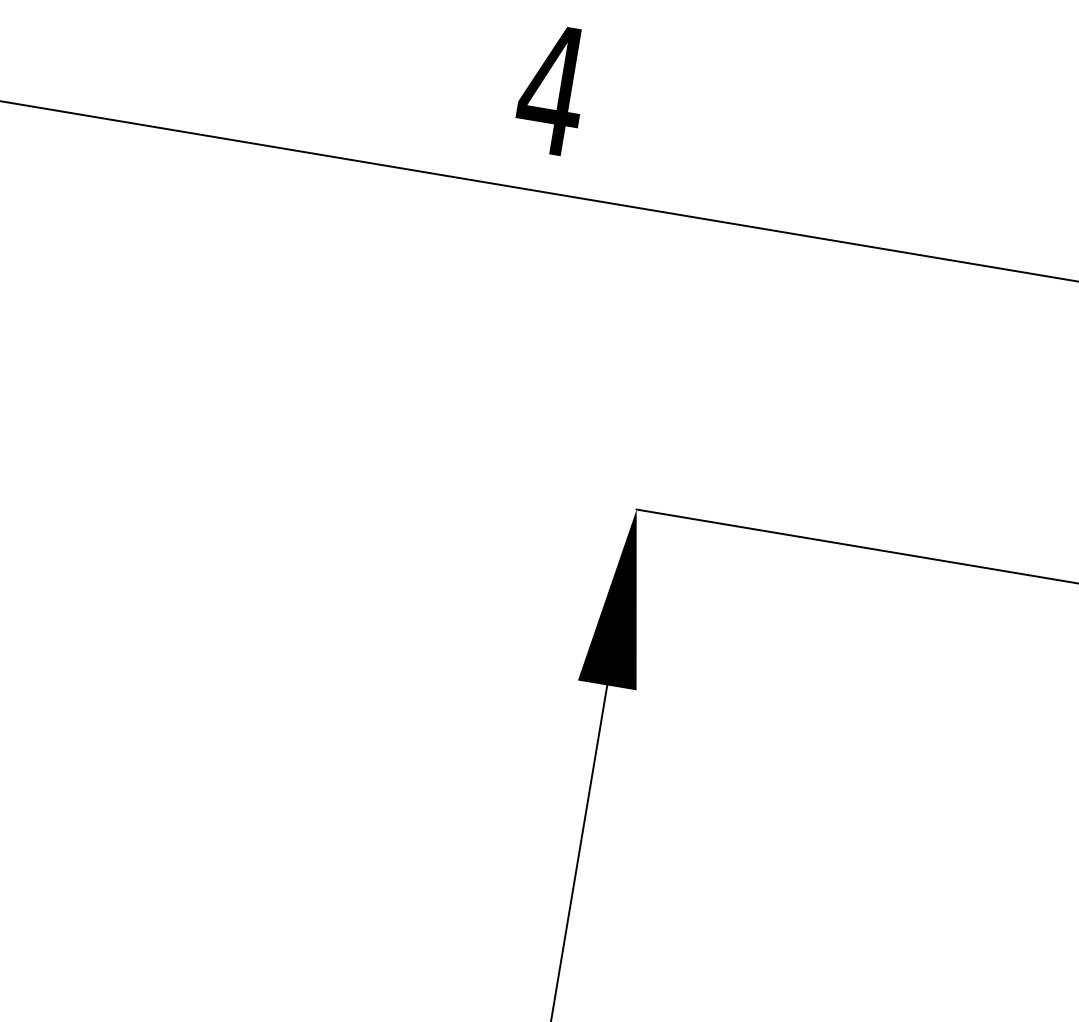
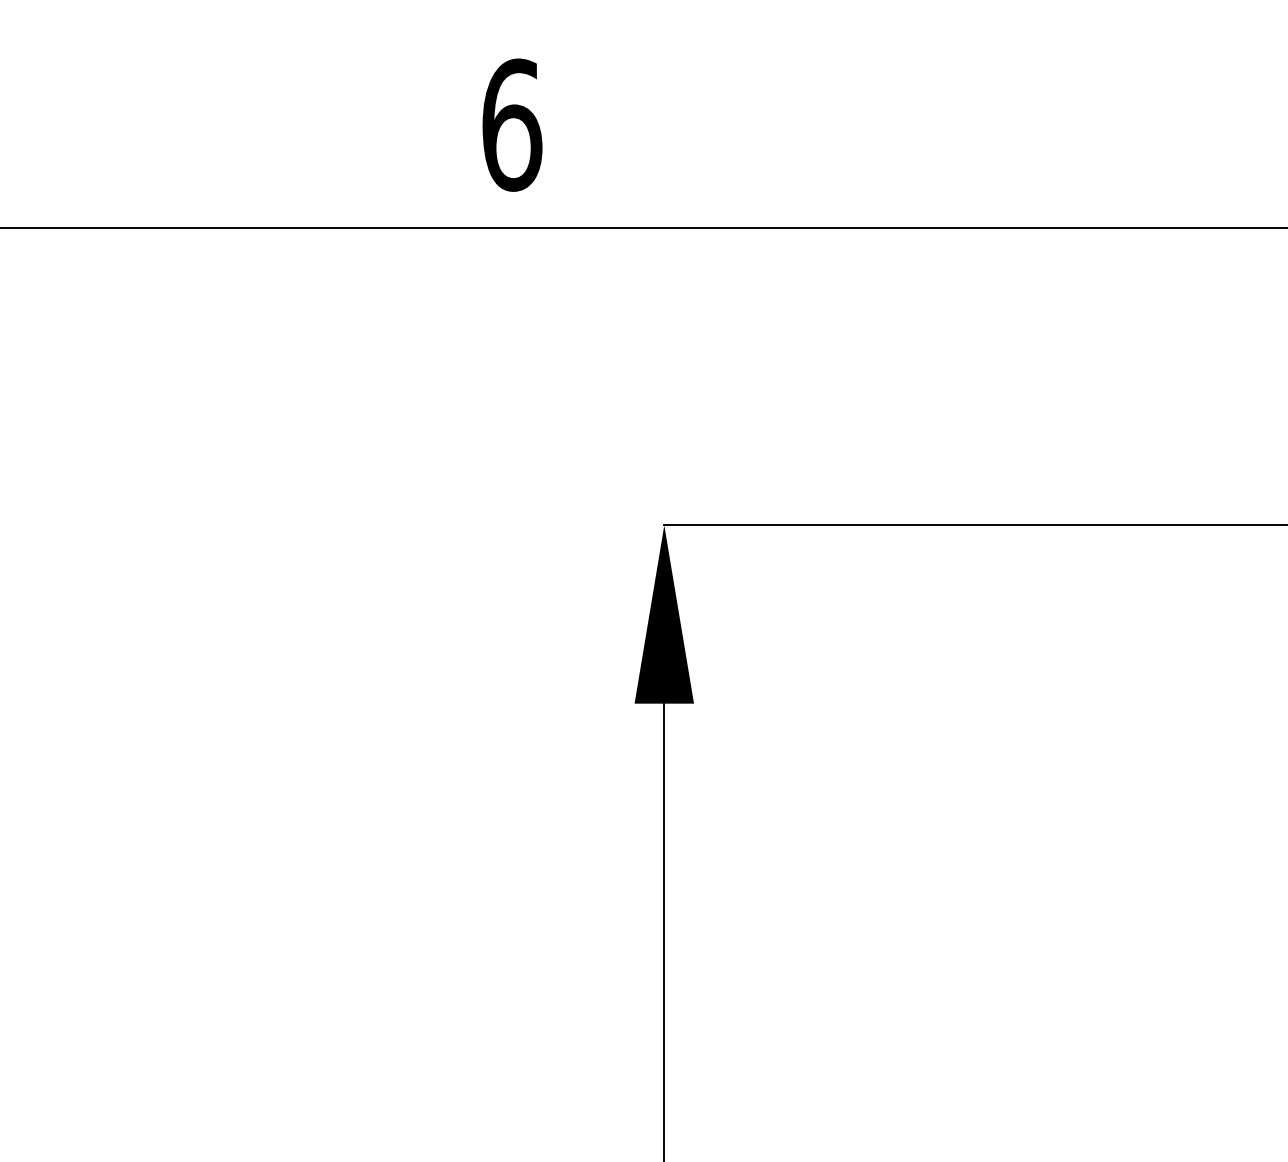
text: (552, 88) -> (511, 124), 4 -> 6

